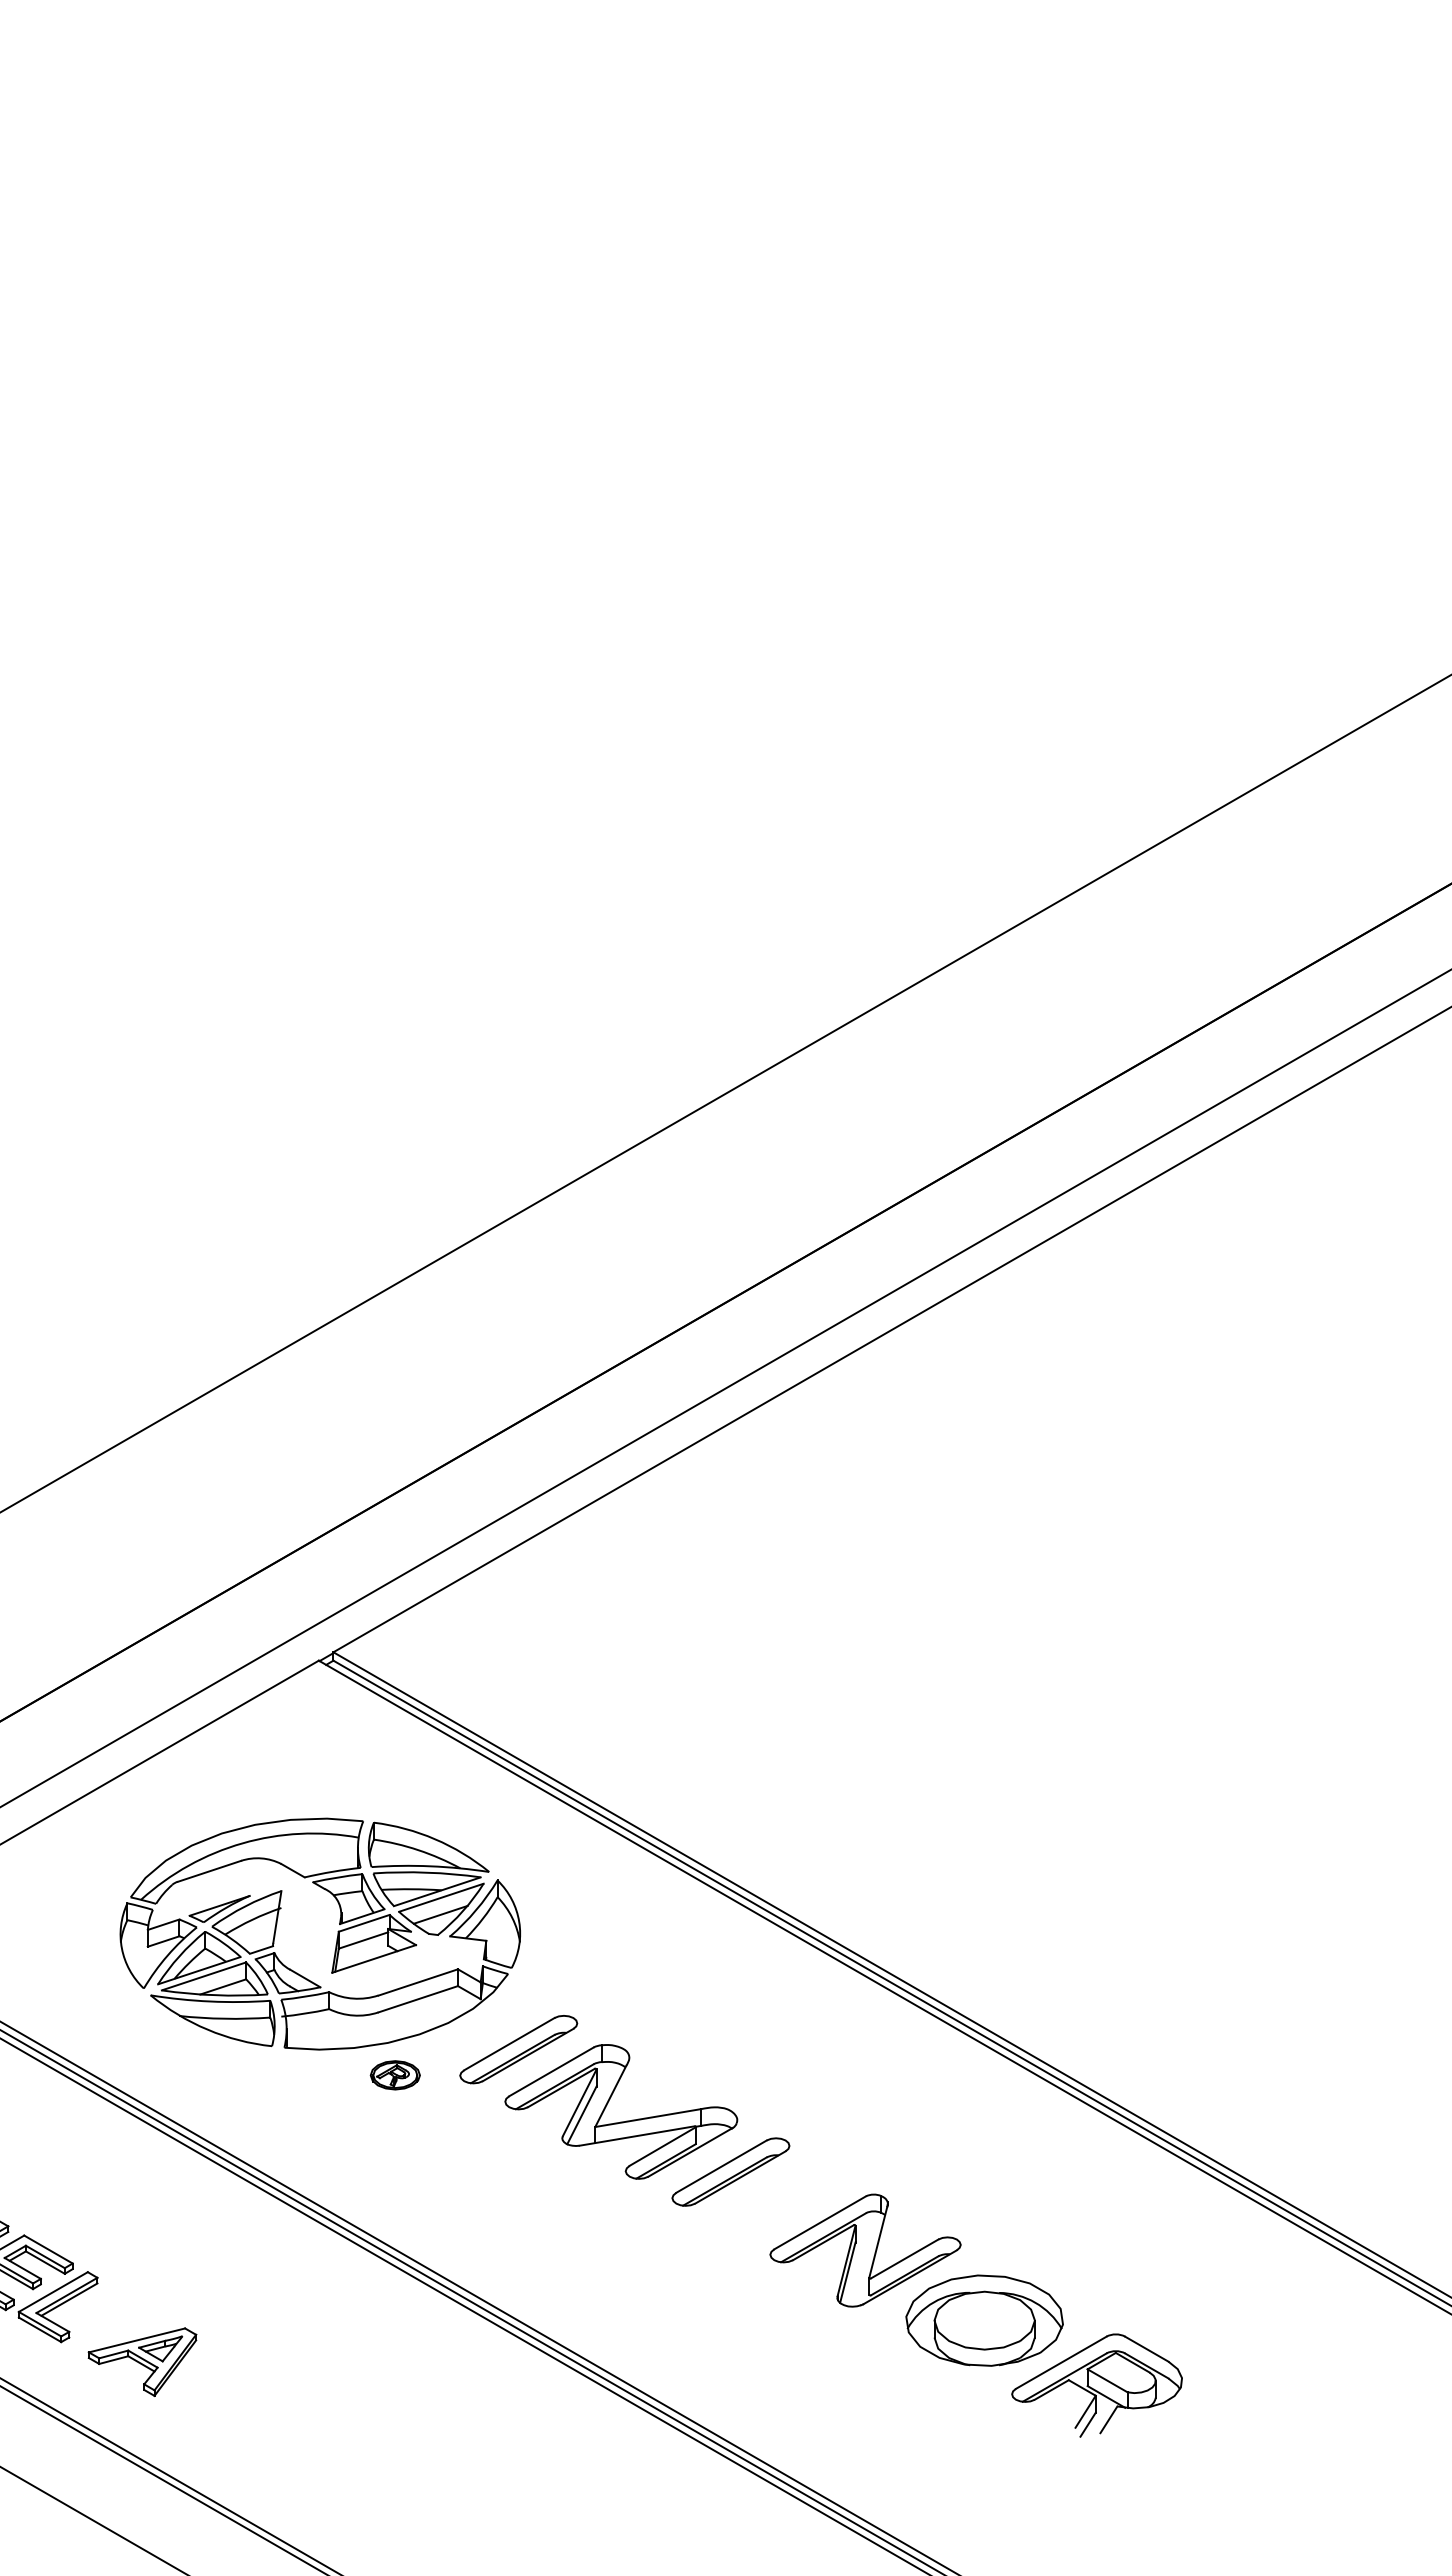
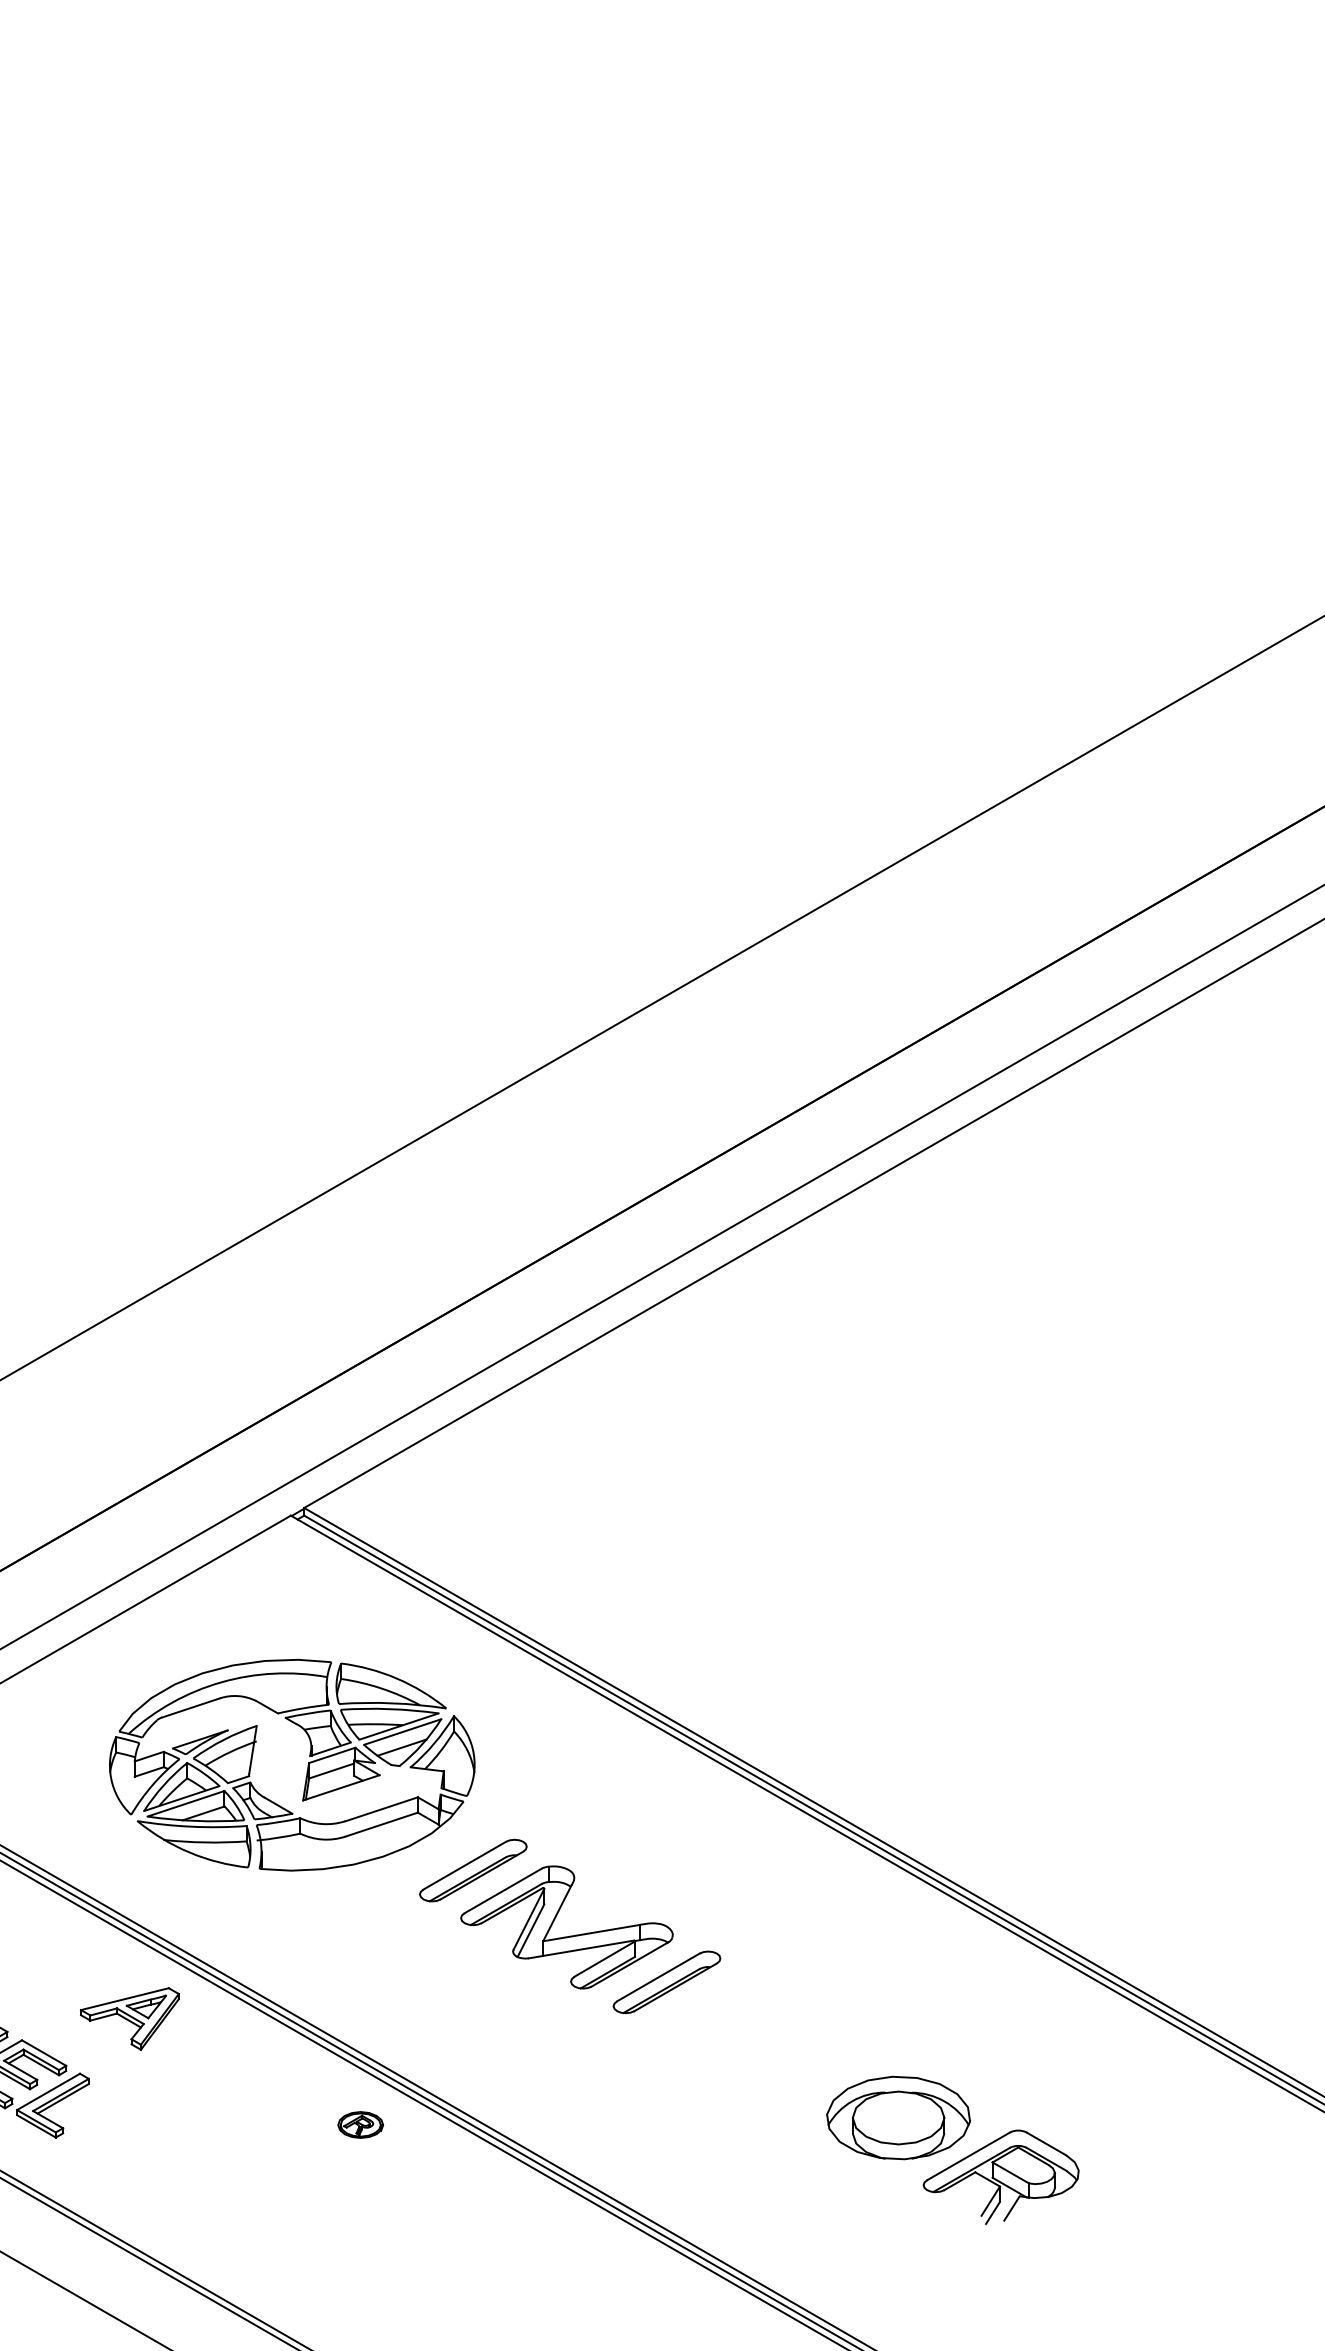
part: (394, 2075) -> (359, 2125), moved
part: (865, 2250) -> (789, 2053), removed
part: (142, 2361) -> (129, 2018), moved

